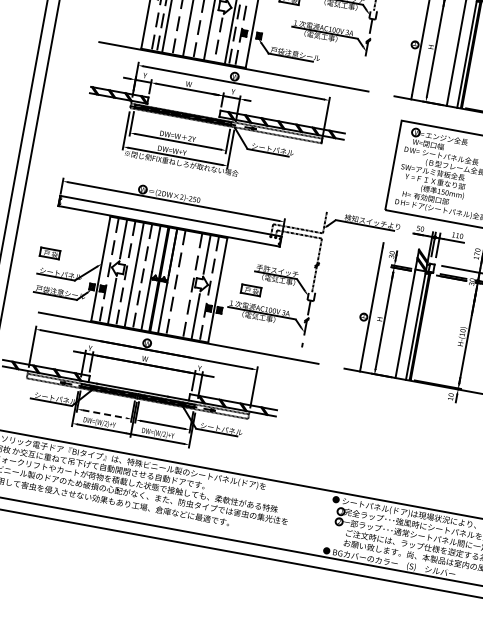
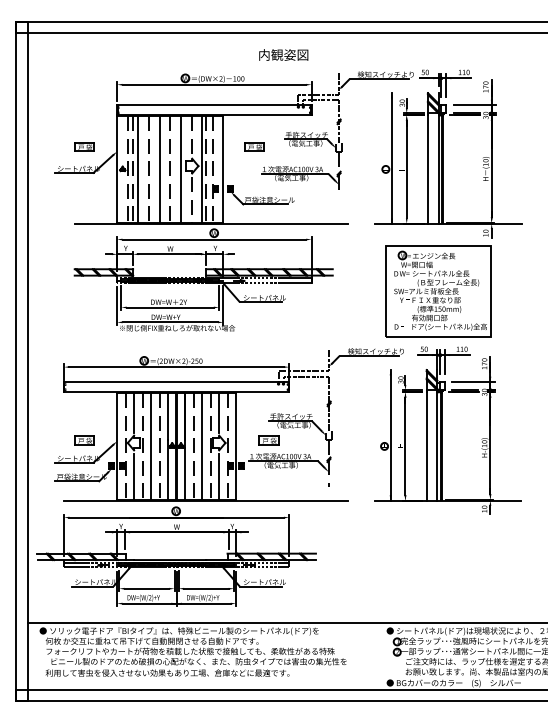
part: (50, 253) -> (84, 440), moved
line: (184, 284) -> (202, 446), added
line: (105, 414) -> (147, 588), dashed -> solid

